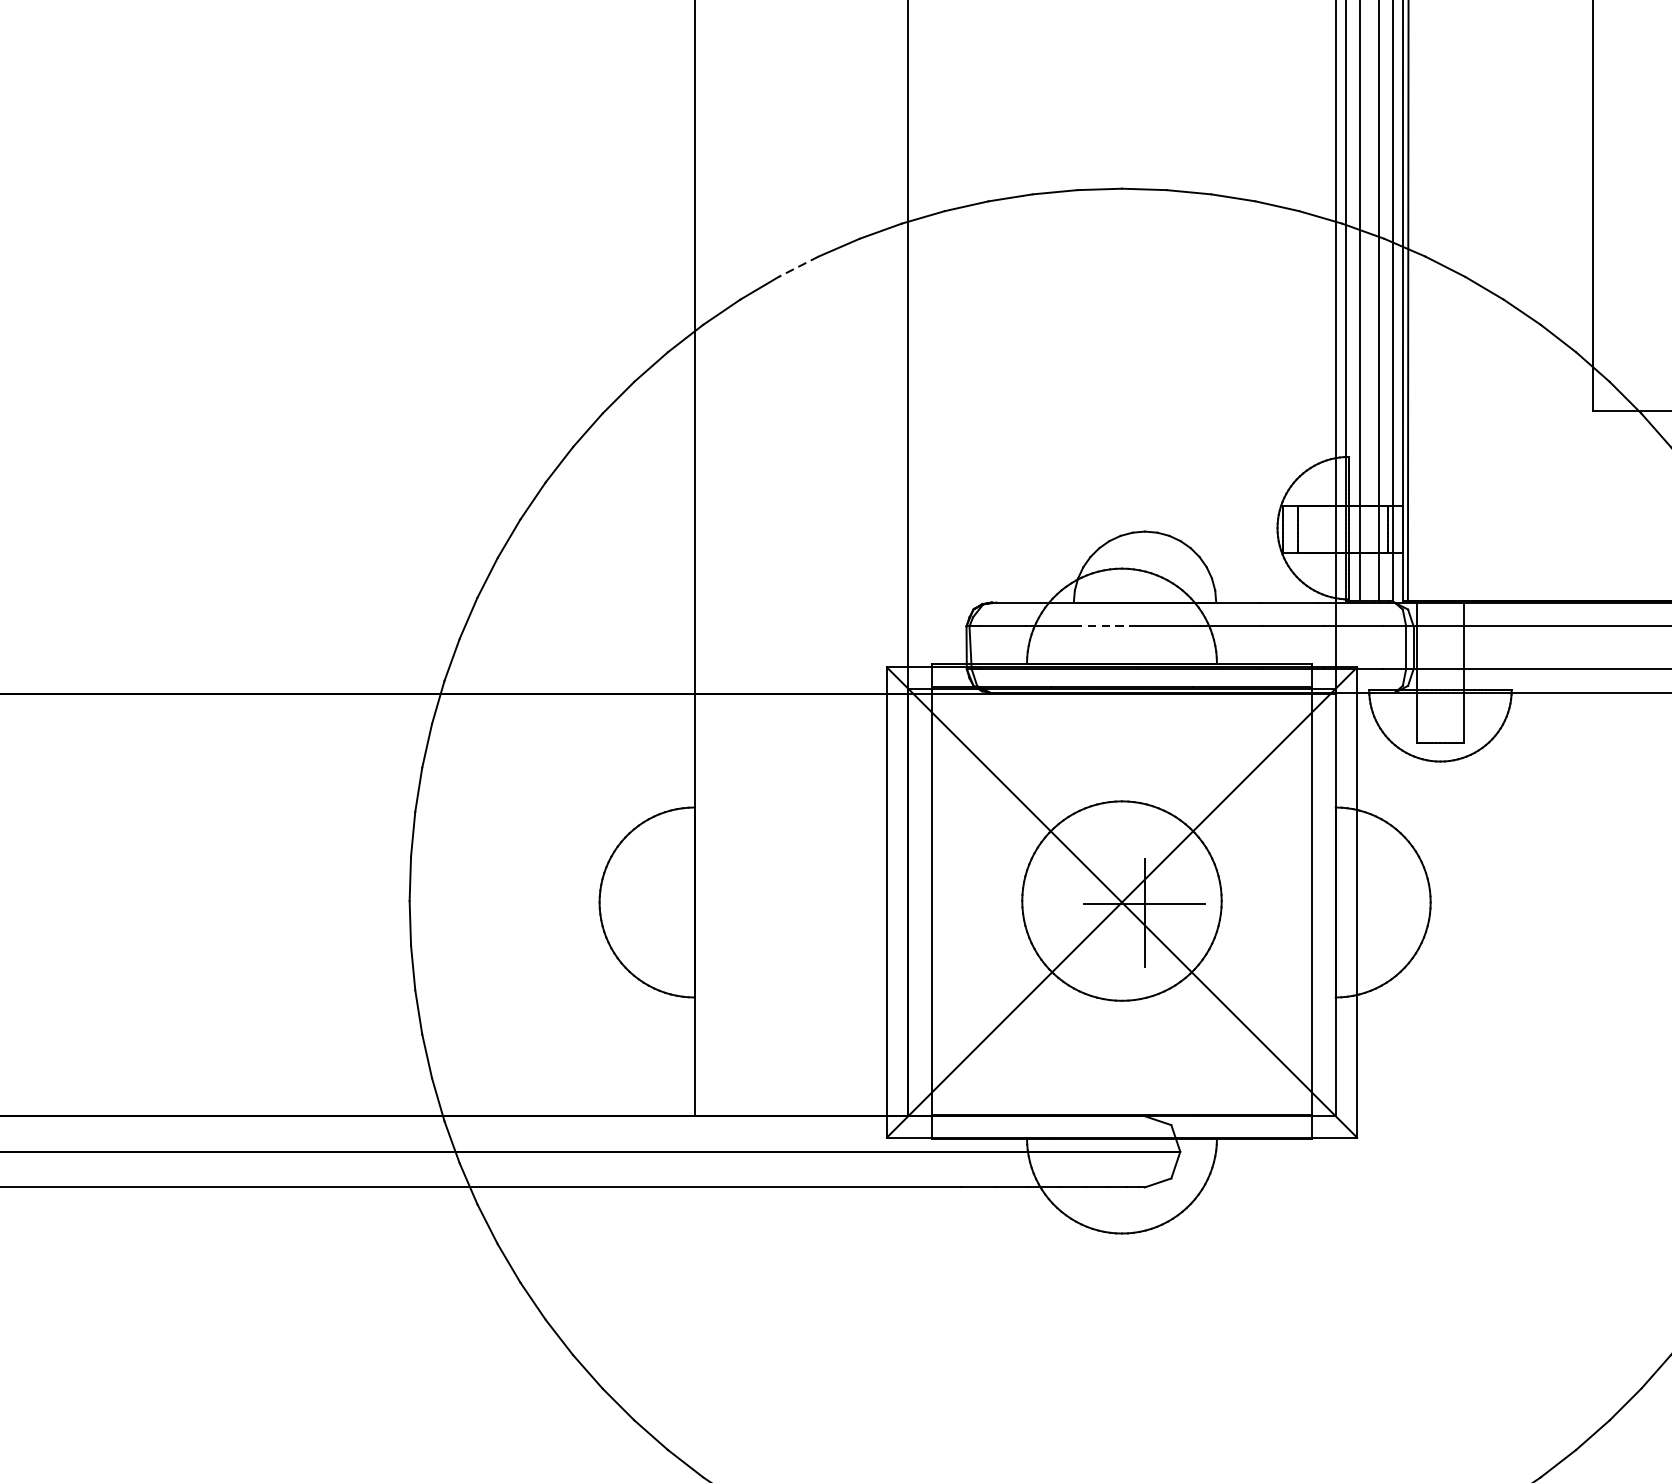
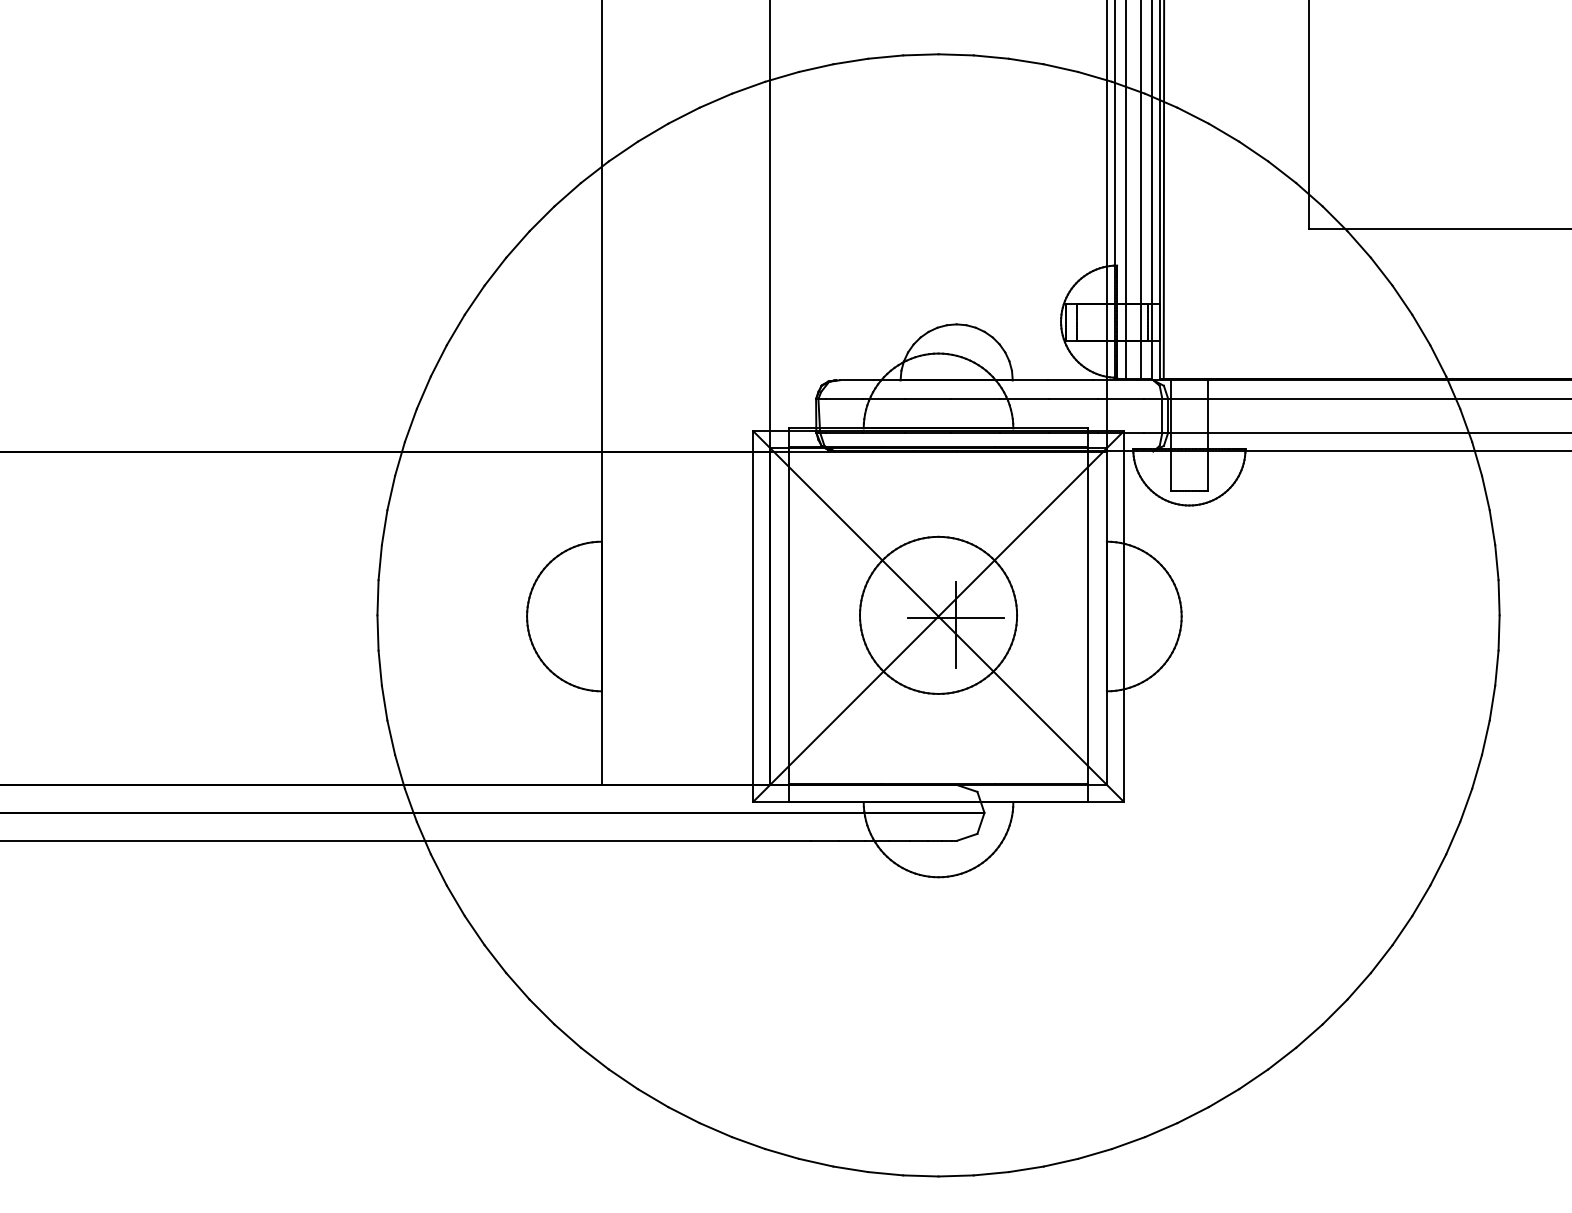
line: (798, 266) -> (683, 115), dashed -> solid
line: (1109, 626) -> (928, 399), dashed -> solid

